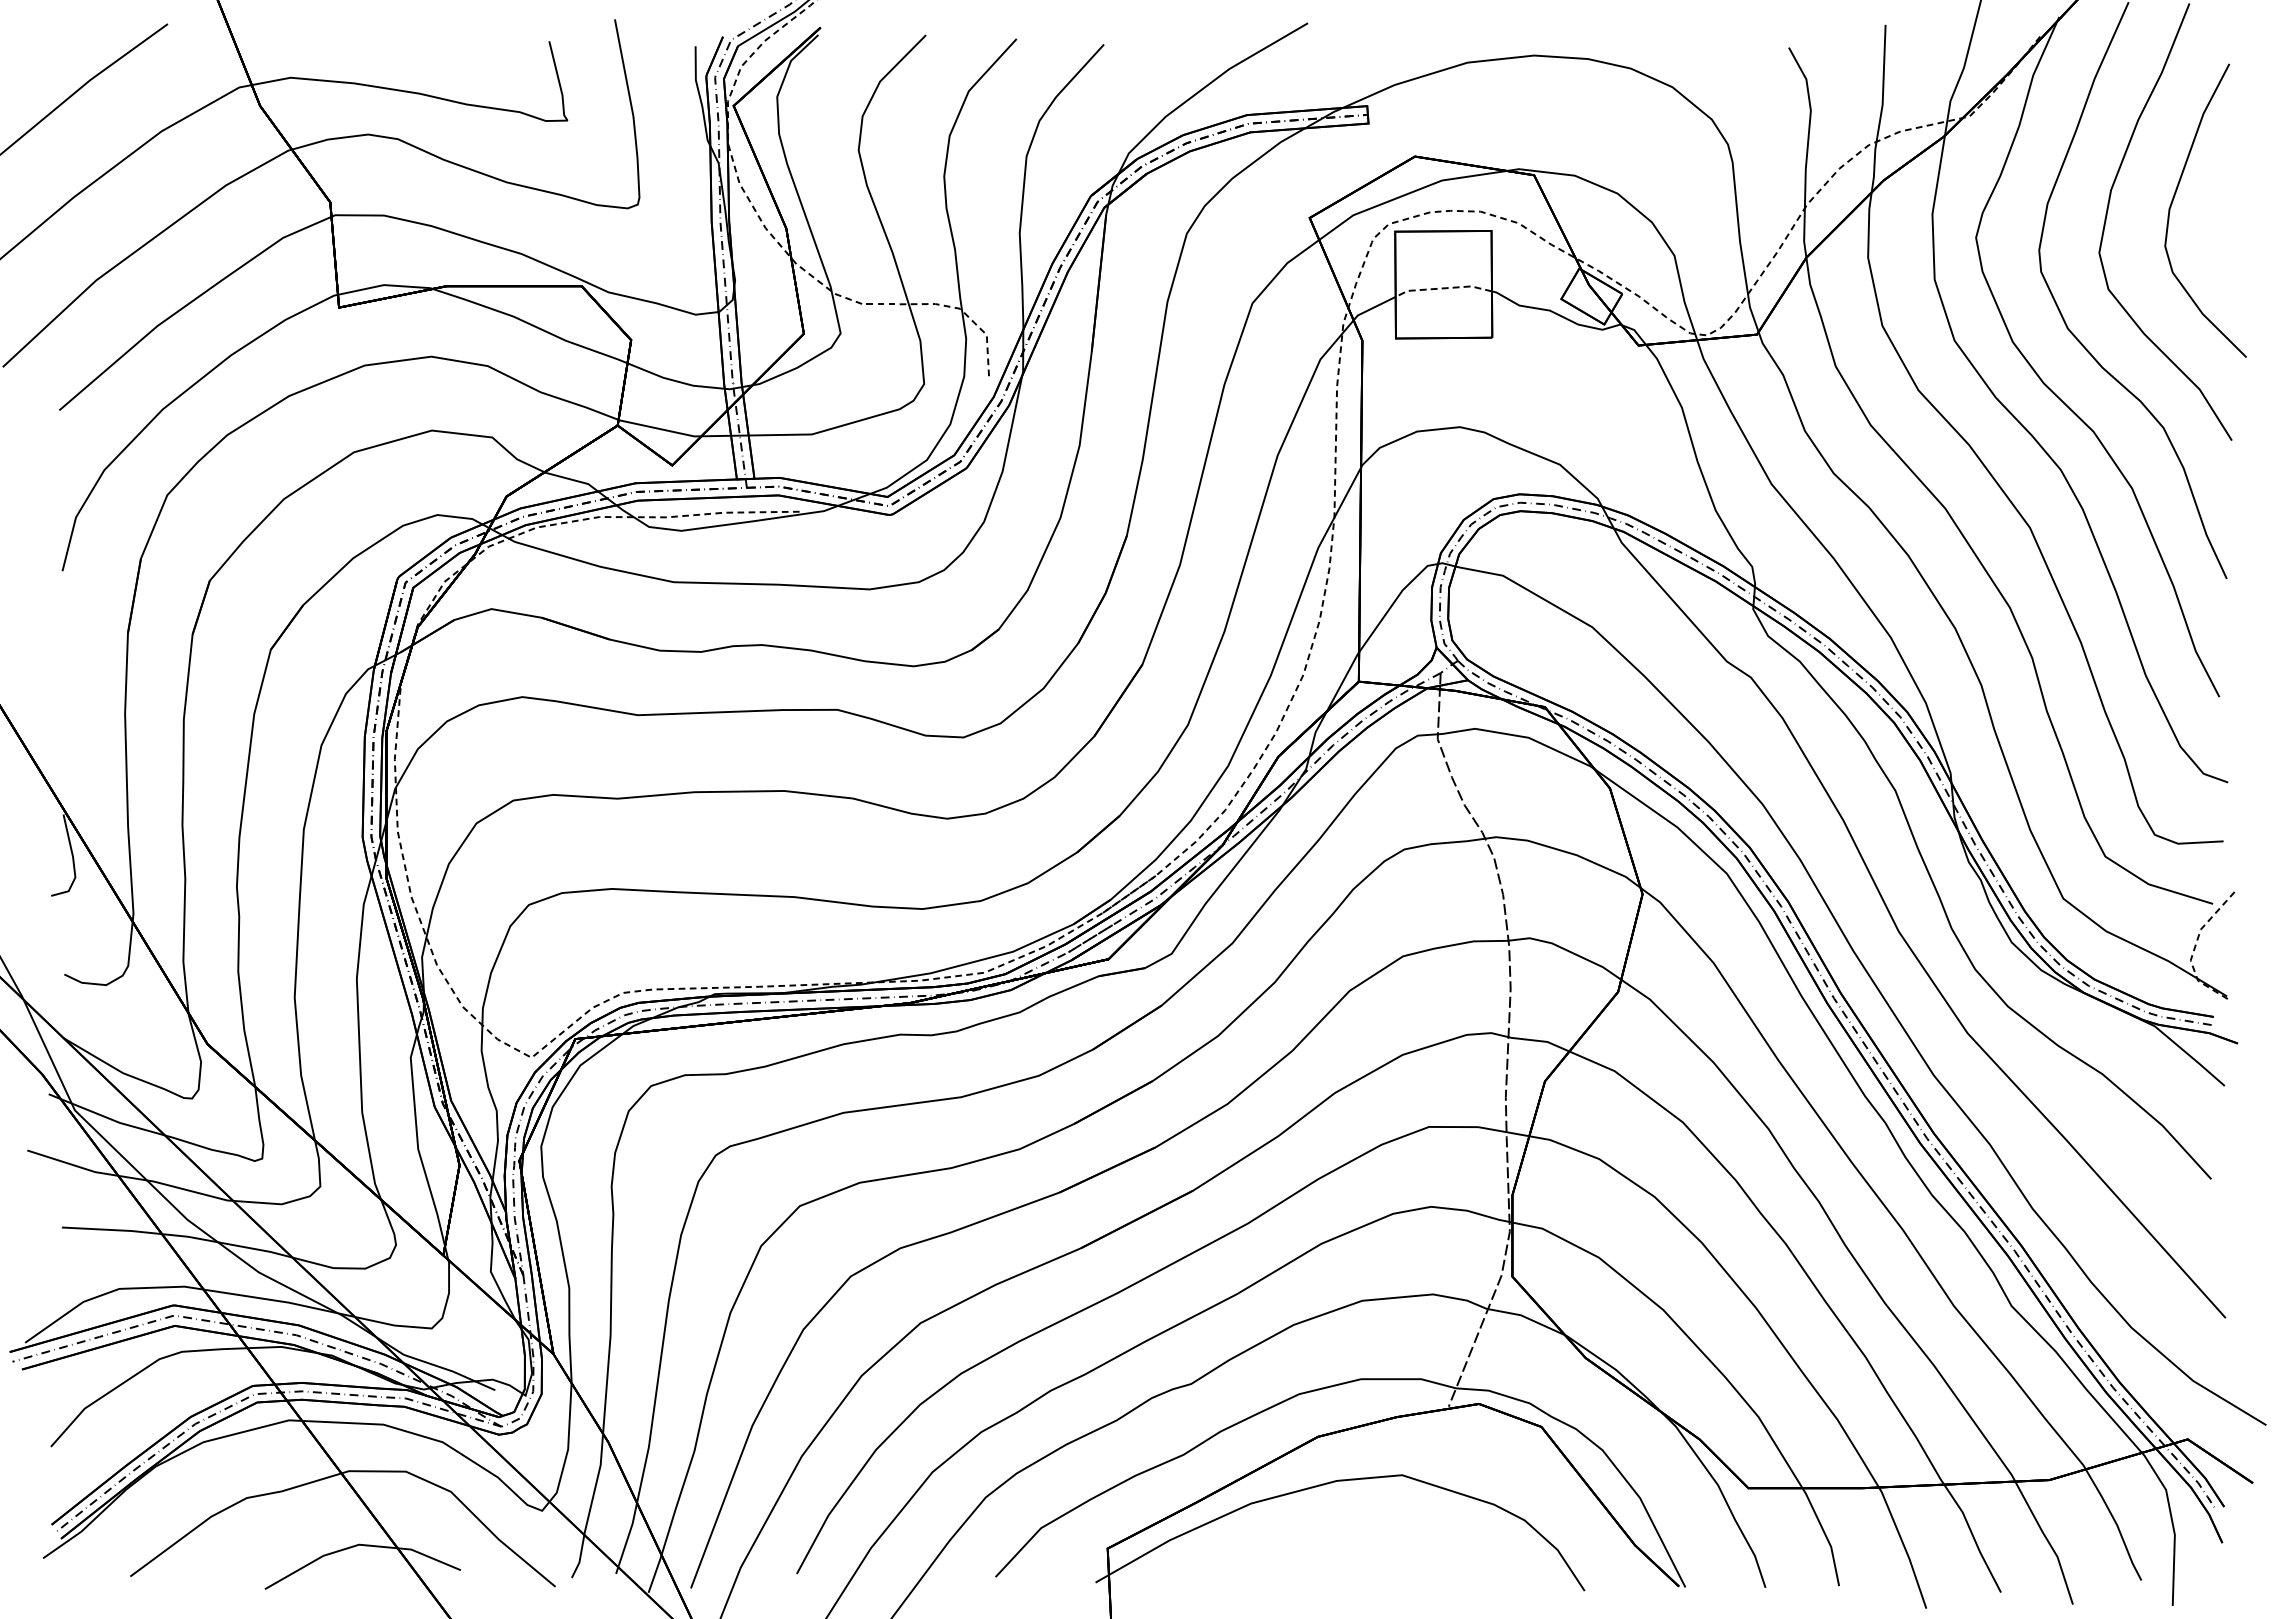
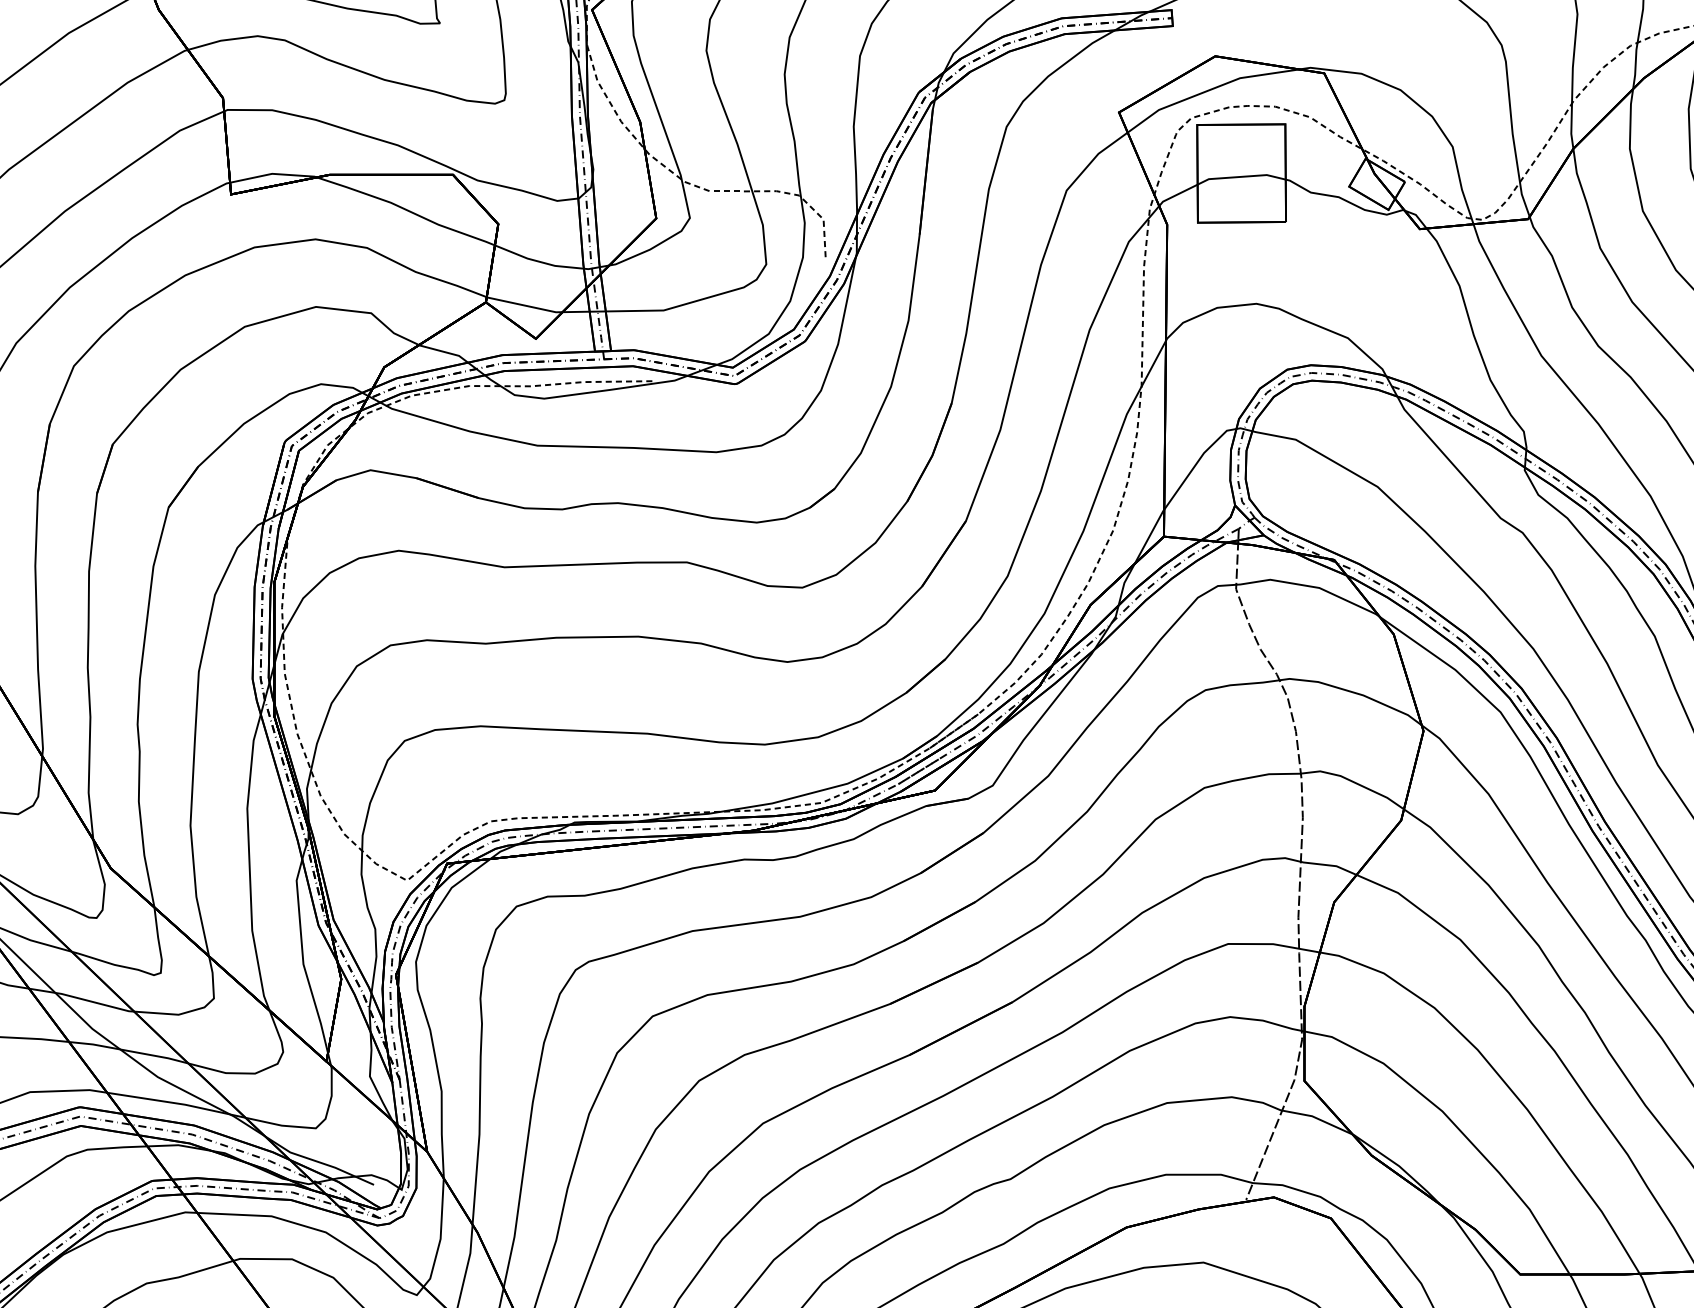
line: (1443, 288) -> (1241, 176), dashed -> solid

